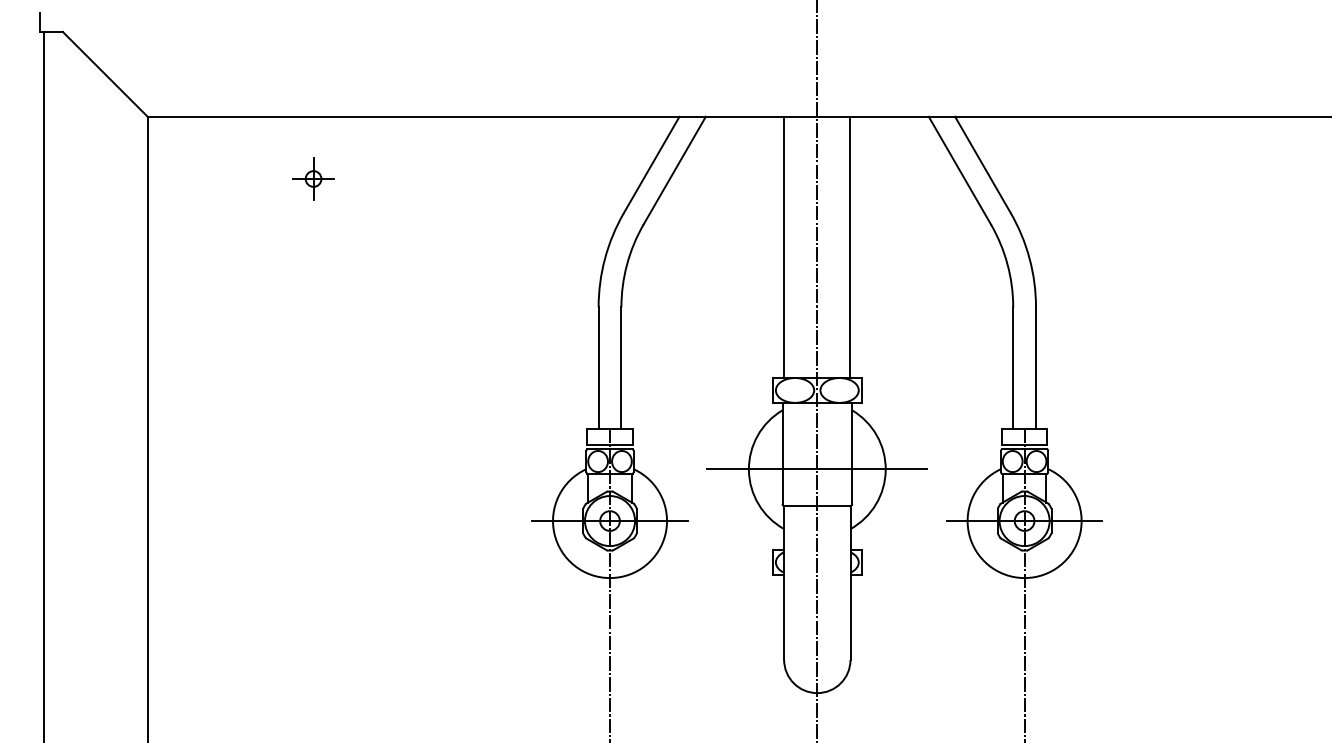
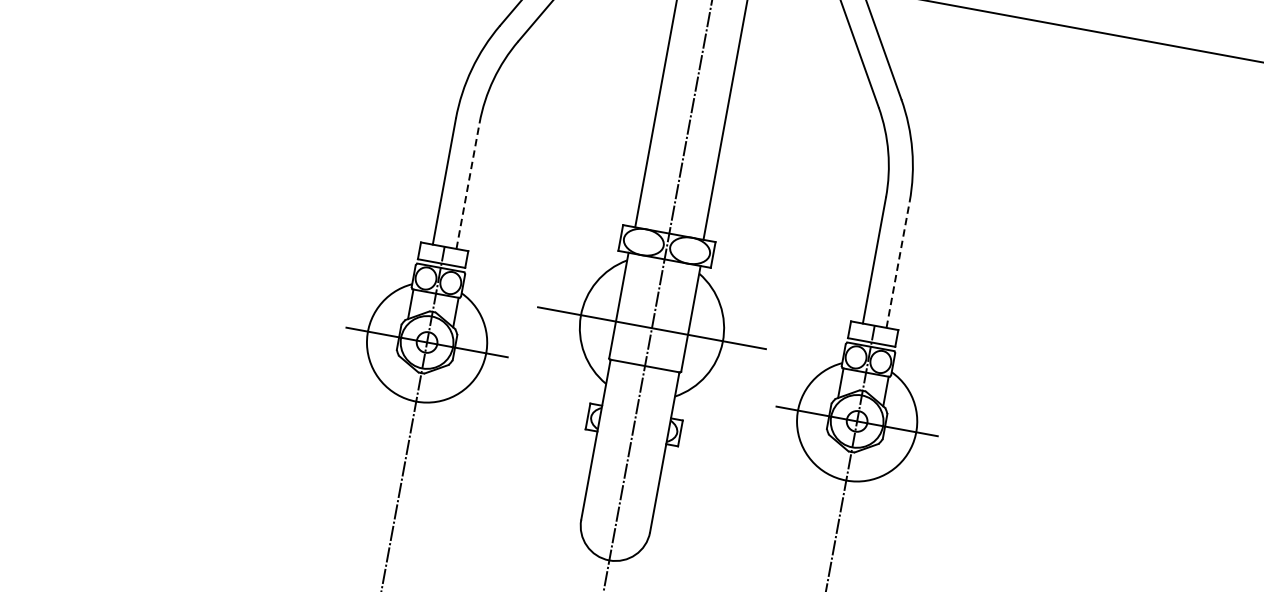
line: (621, 368) -> (468, 186), solid -> dashed
line: (1036, 368) -> (898, 265), solid -> dashed

